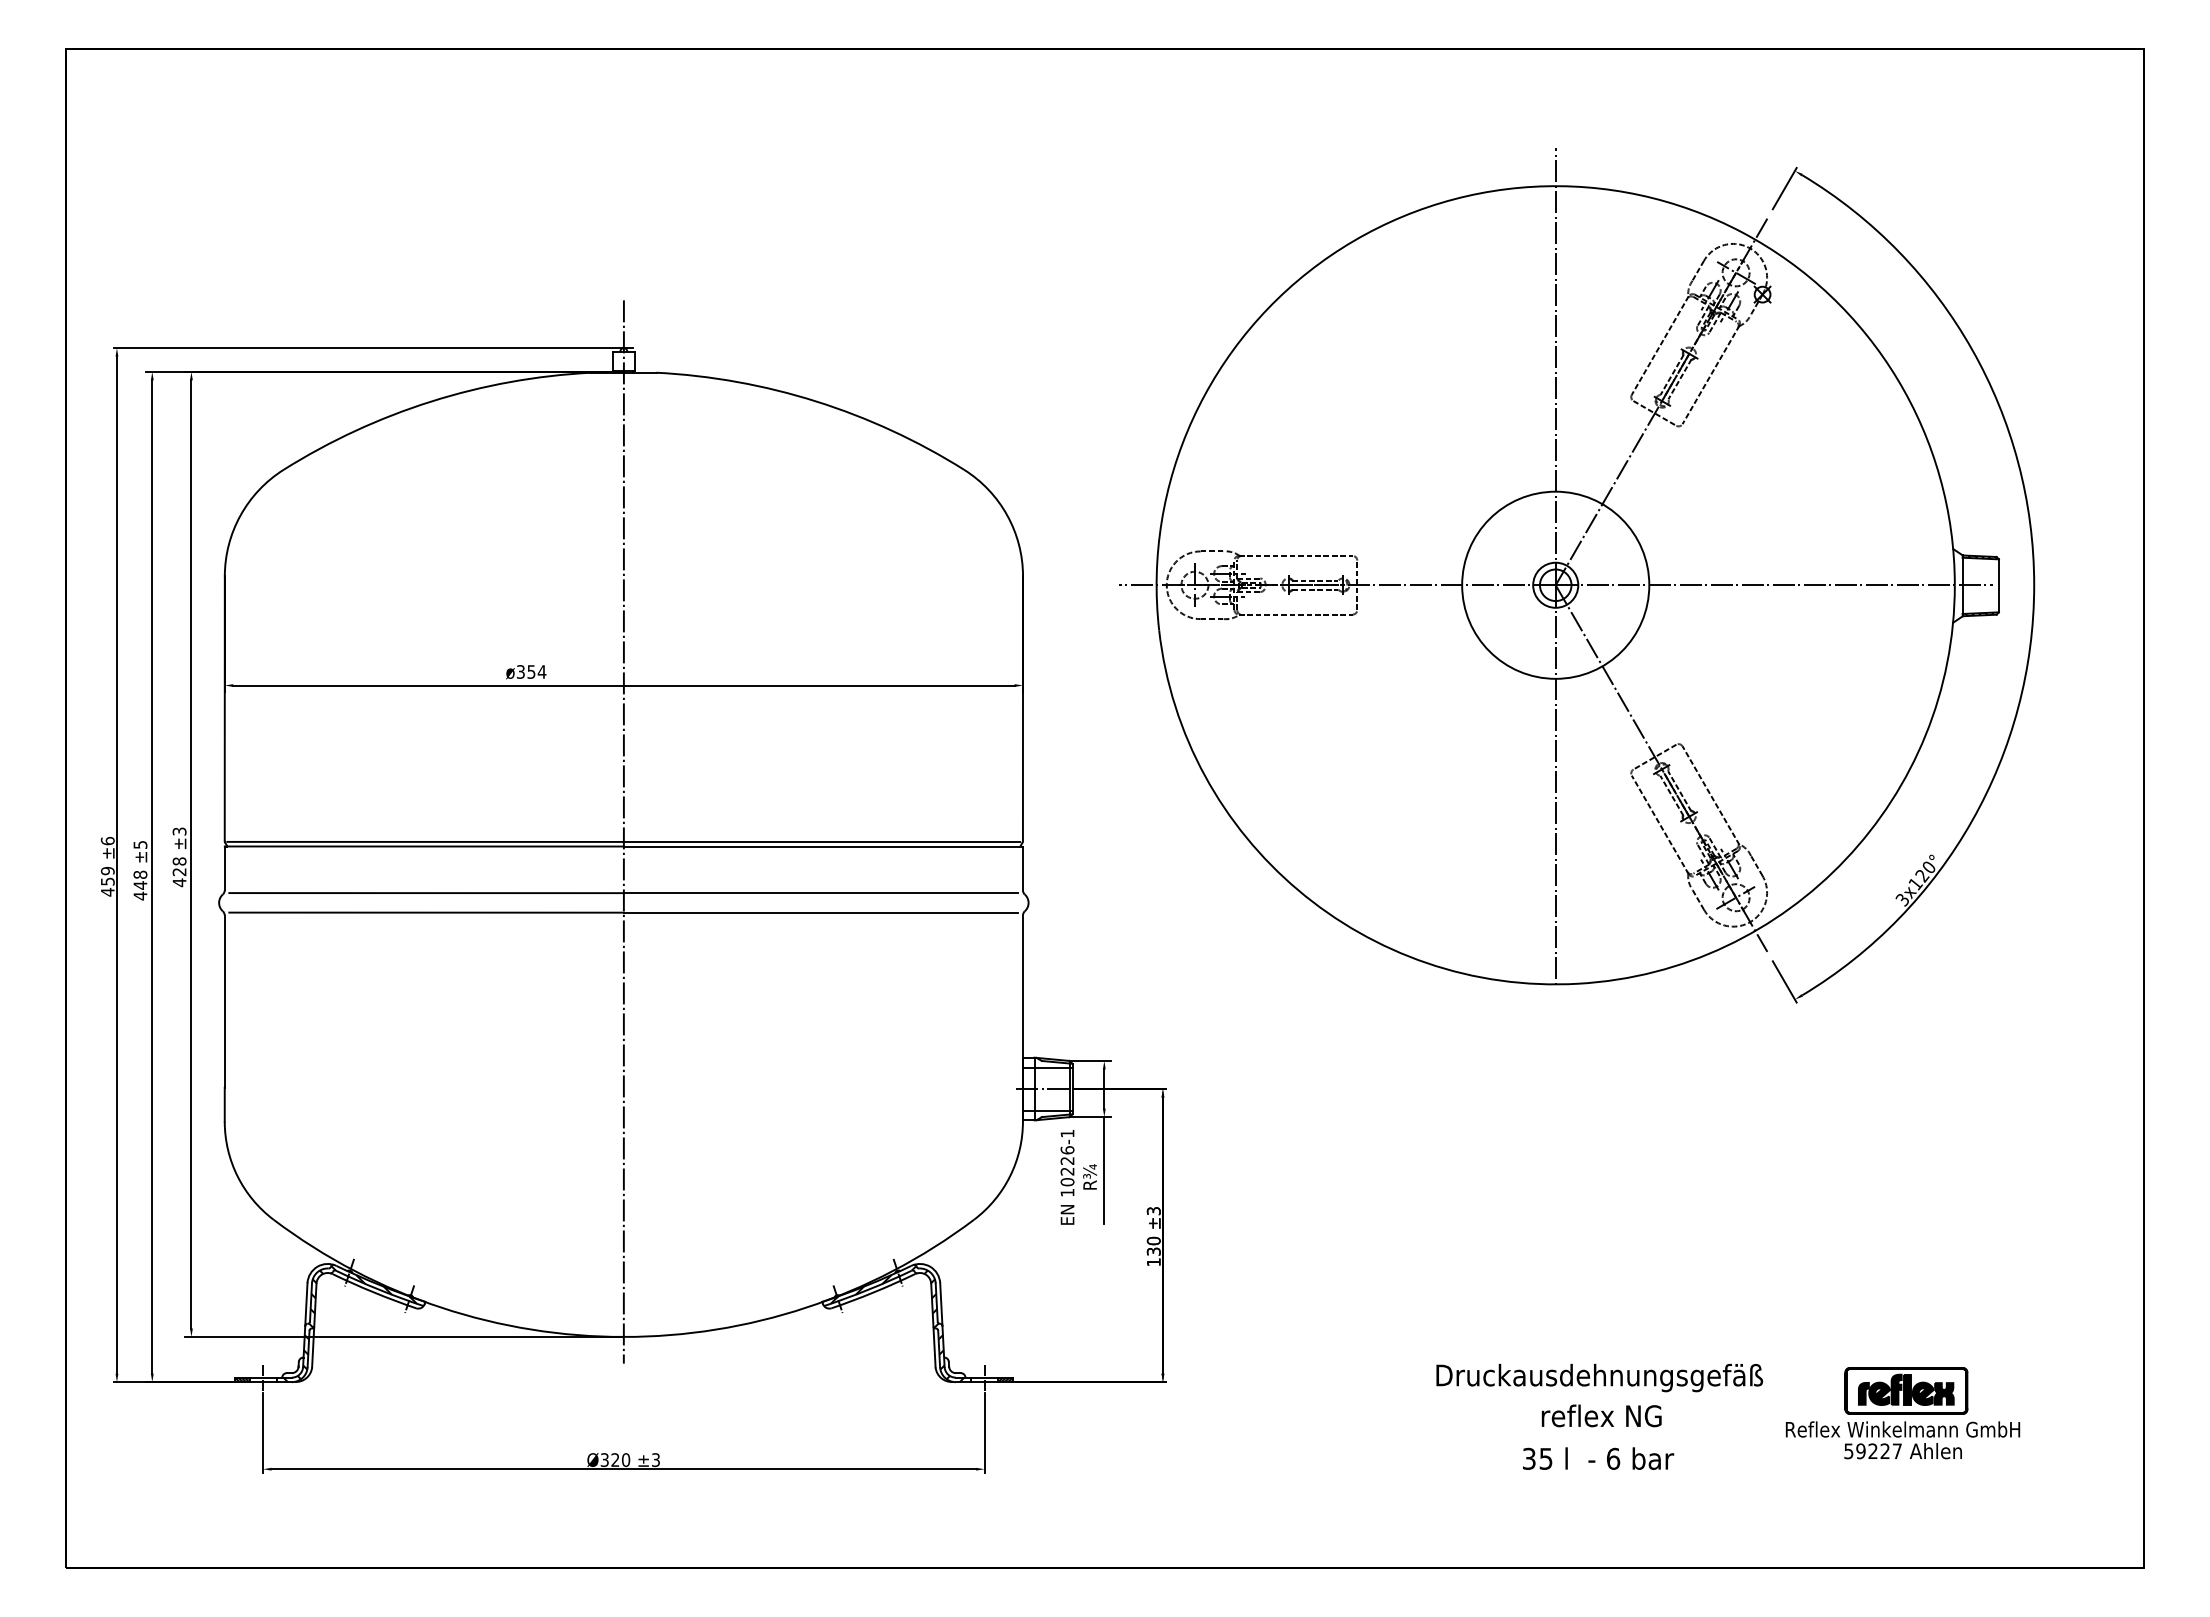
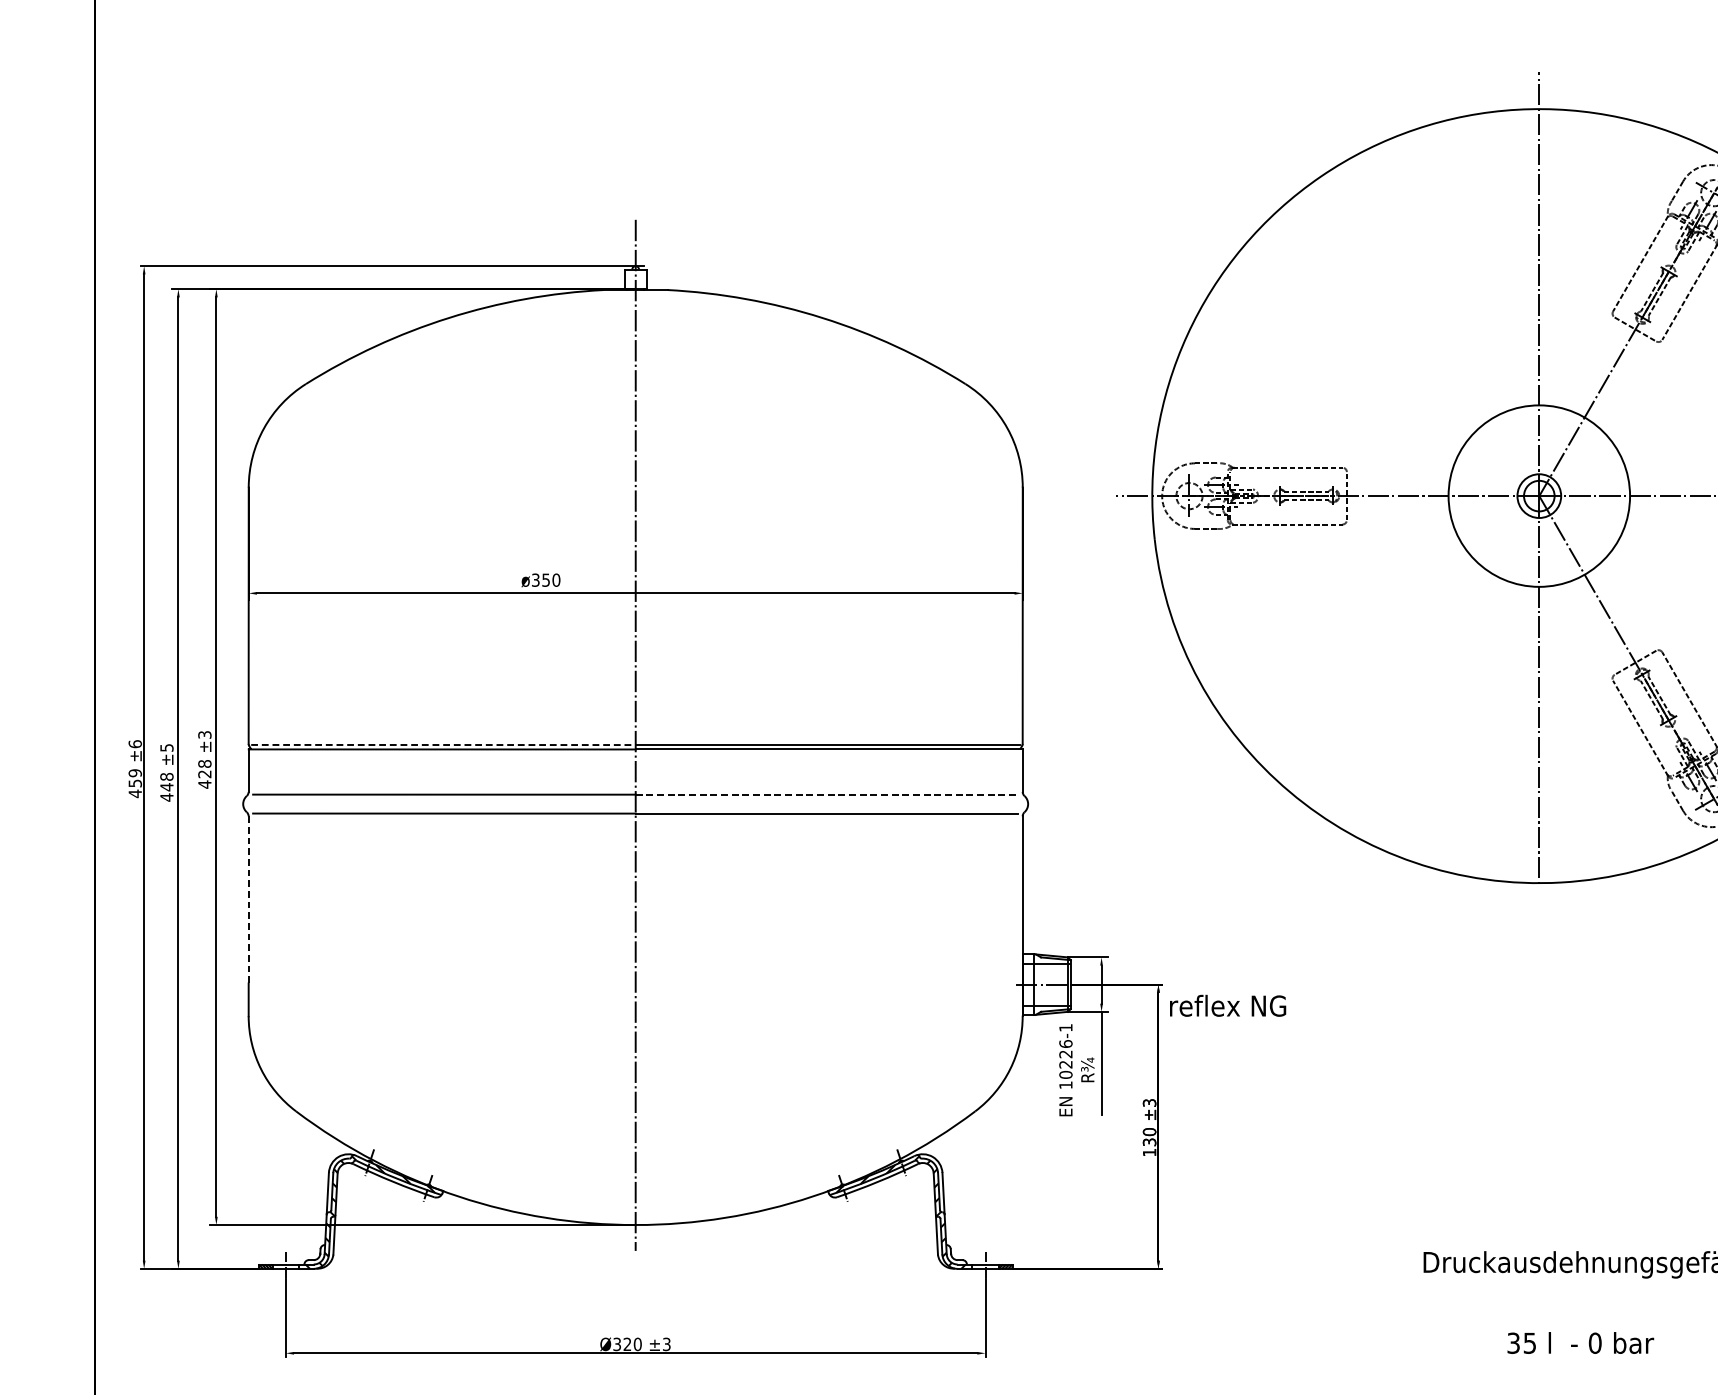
text: (541, 671) -> (555, 579), ø354 -> ø350
line: (426, 841) -> (444, 744), solid -> dashed
line: (821, 893) -> (827, 795), solid -> dashed
line: (224, 1002) -> (248, 900), solid -> dashed
text: (1601, 1415) -> (1227, 1005), moved
text: (1613, 1458) -> (1595, 1342), 6 -> 0

